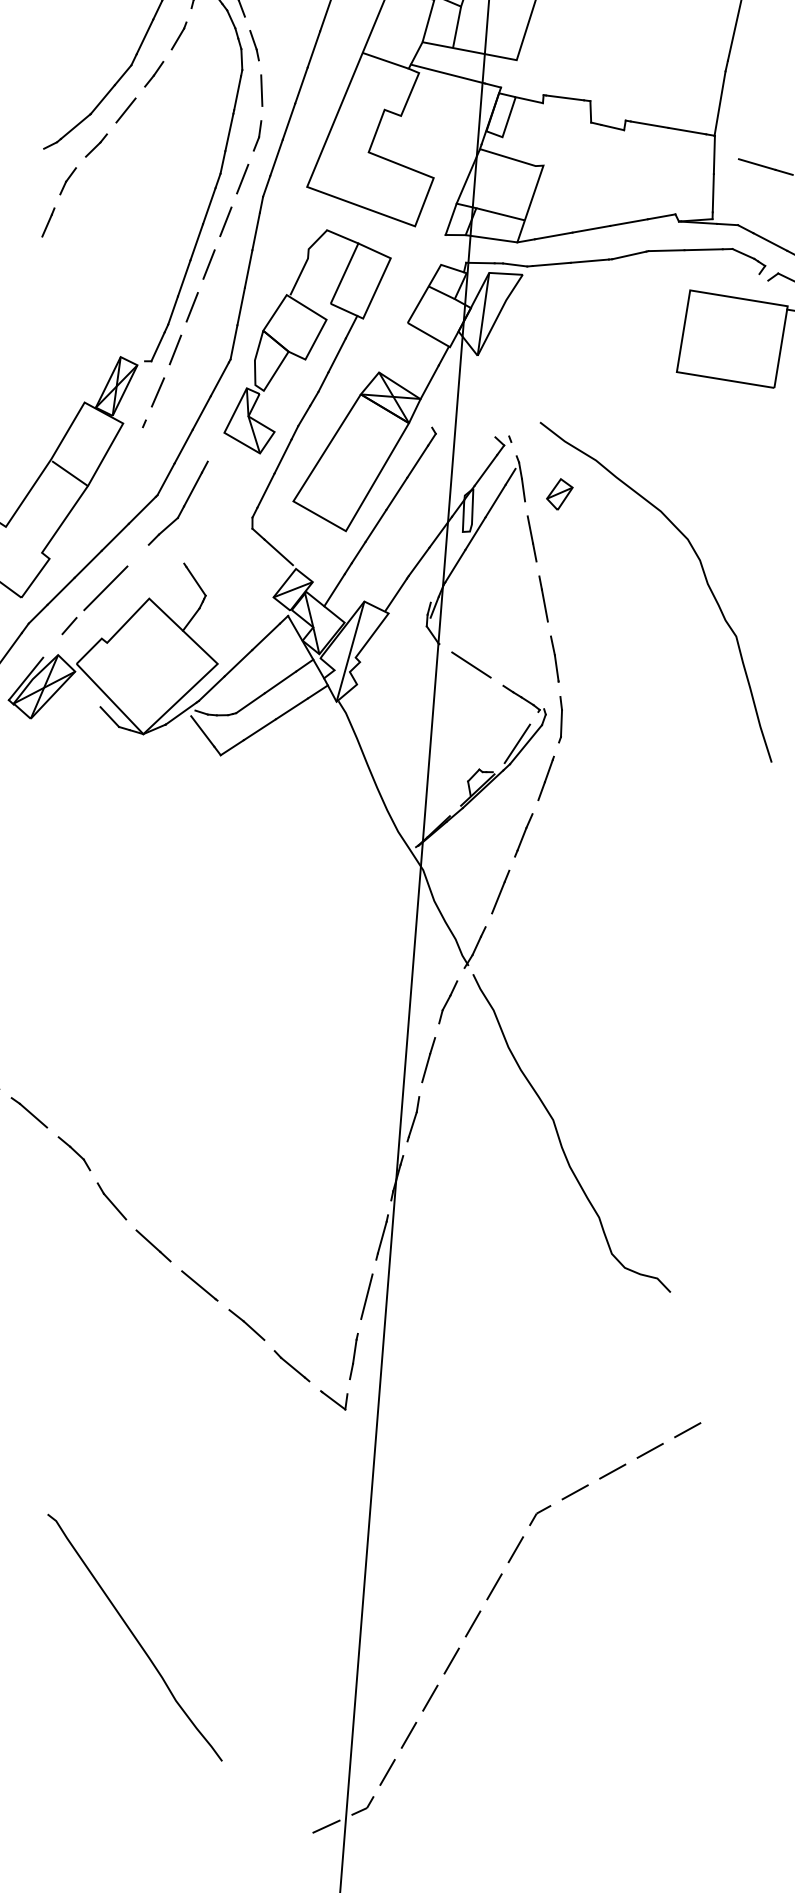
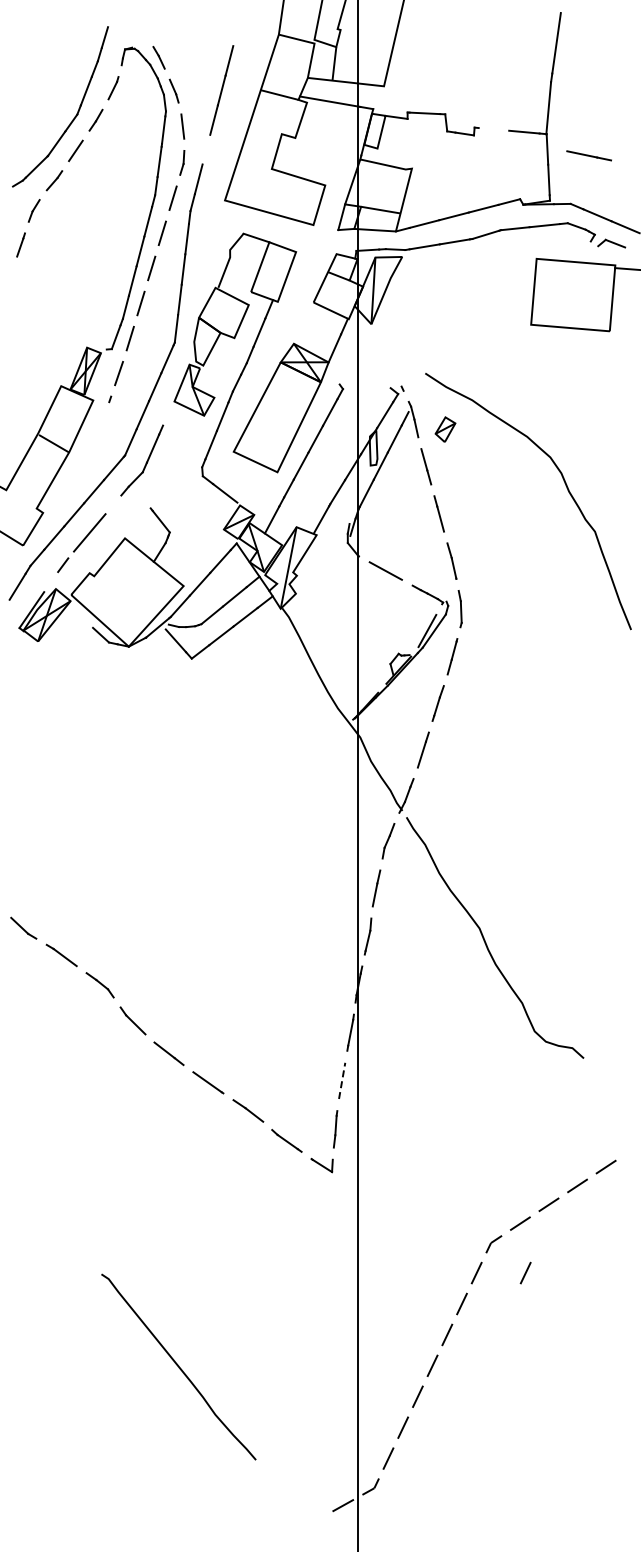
line: (289, 121) -> (206, 149), removed
line: (649, 124) -> (493, 129), removed
line: (367, 1296) -> (342, 1080), solid -> dashed
line: (576, 1553) -> (525, 1272), added

